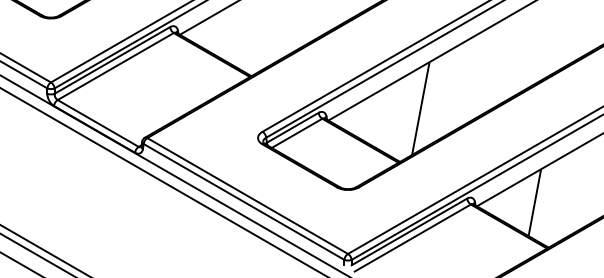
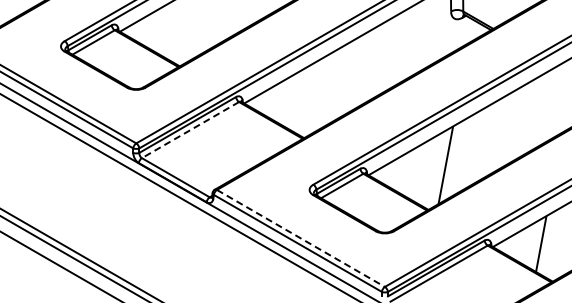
line: (115, 67) -> (190, 130), solid -> dashed
line: (247, 196) -> (300, 238), solid -> dashed

